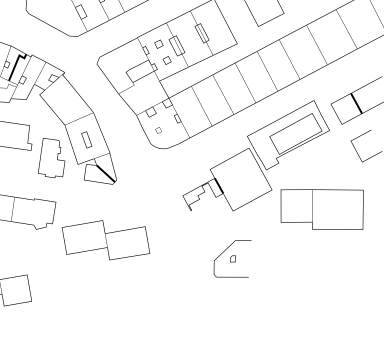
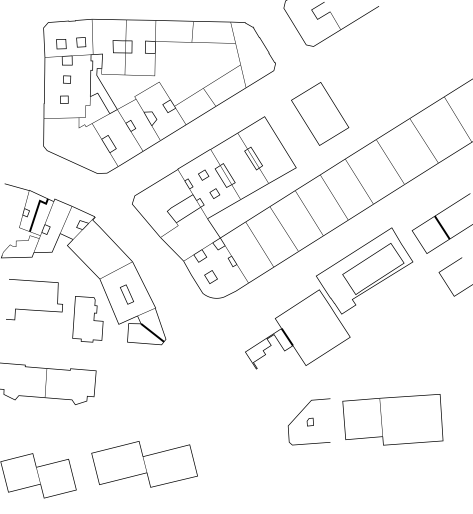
part: (158, 129) -> (210, 276), size x1.67
part: (321, 208) -> (392, 419), moved
part: (105, 240) -> (144, 464), moved

